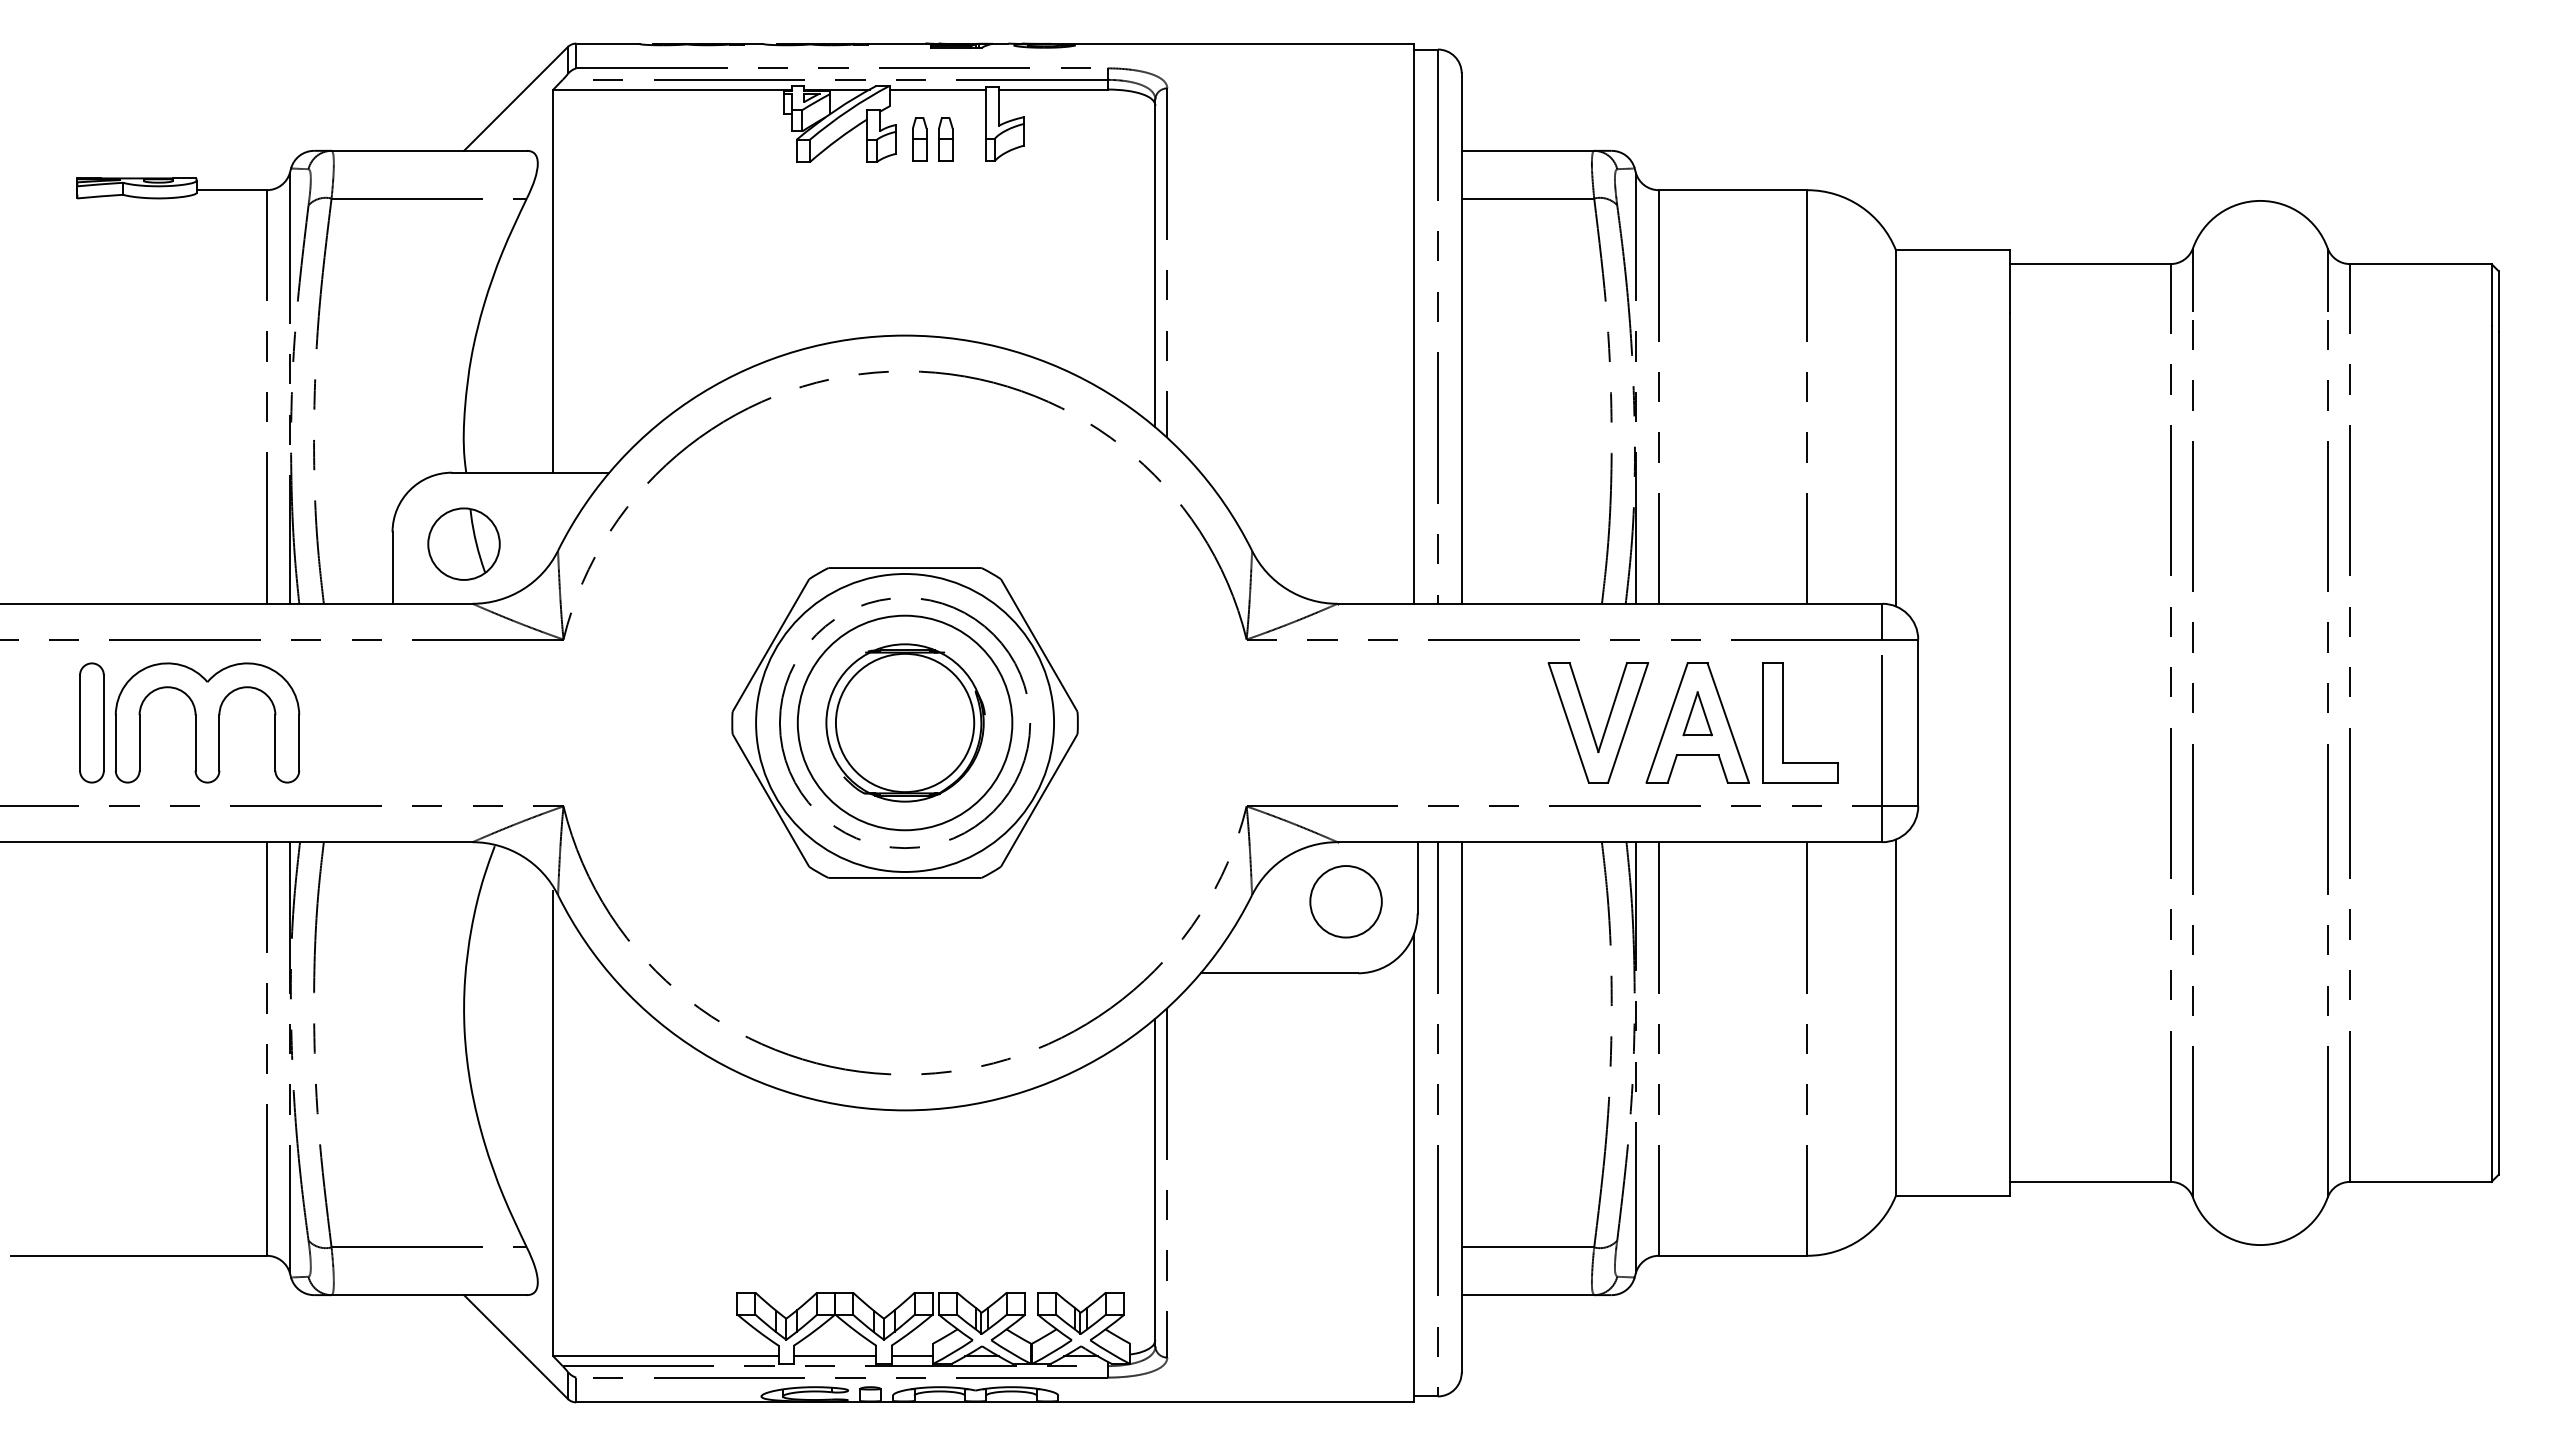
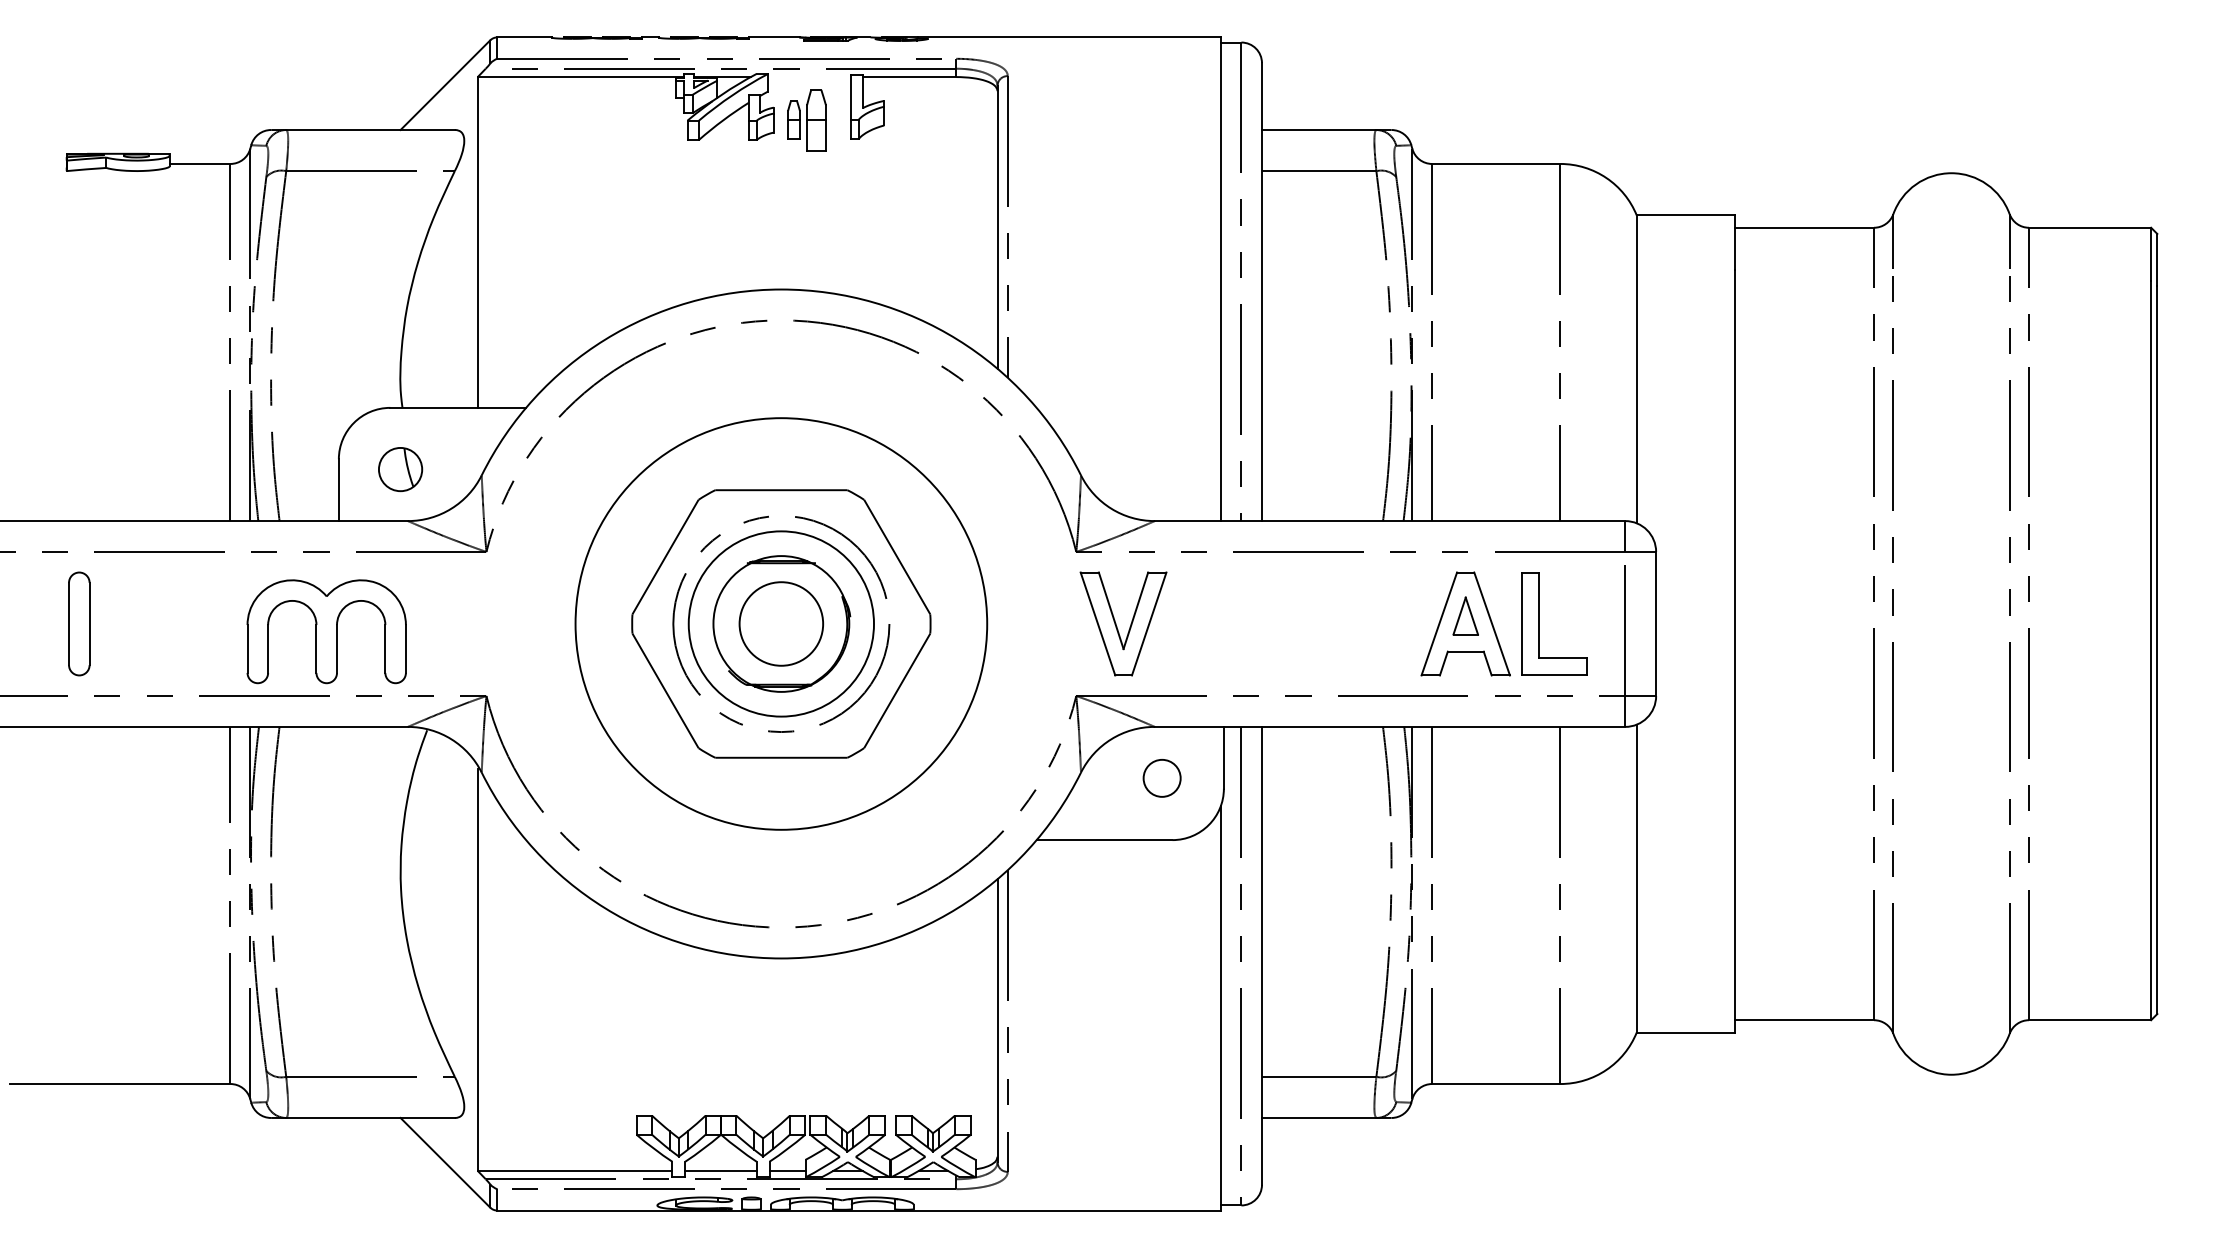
line: (937, 89) -> (809, 77), removed
part: (945, 139) -> (816, 120), size x1.6
part: (463, 543) -> (400, 469), size x0.7
part: (207, 722) -> (326, 631), moved
circle: (904, 722) -> (780, 623), size x0.7
circle: (905, 722) -> (781, 623), size x1.6
part: (1590, 723) -> (1116, 624), moved
circle: (1345, 901) -> (1161, 778), size x0.6

